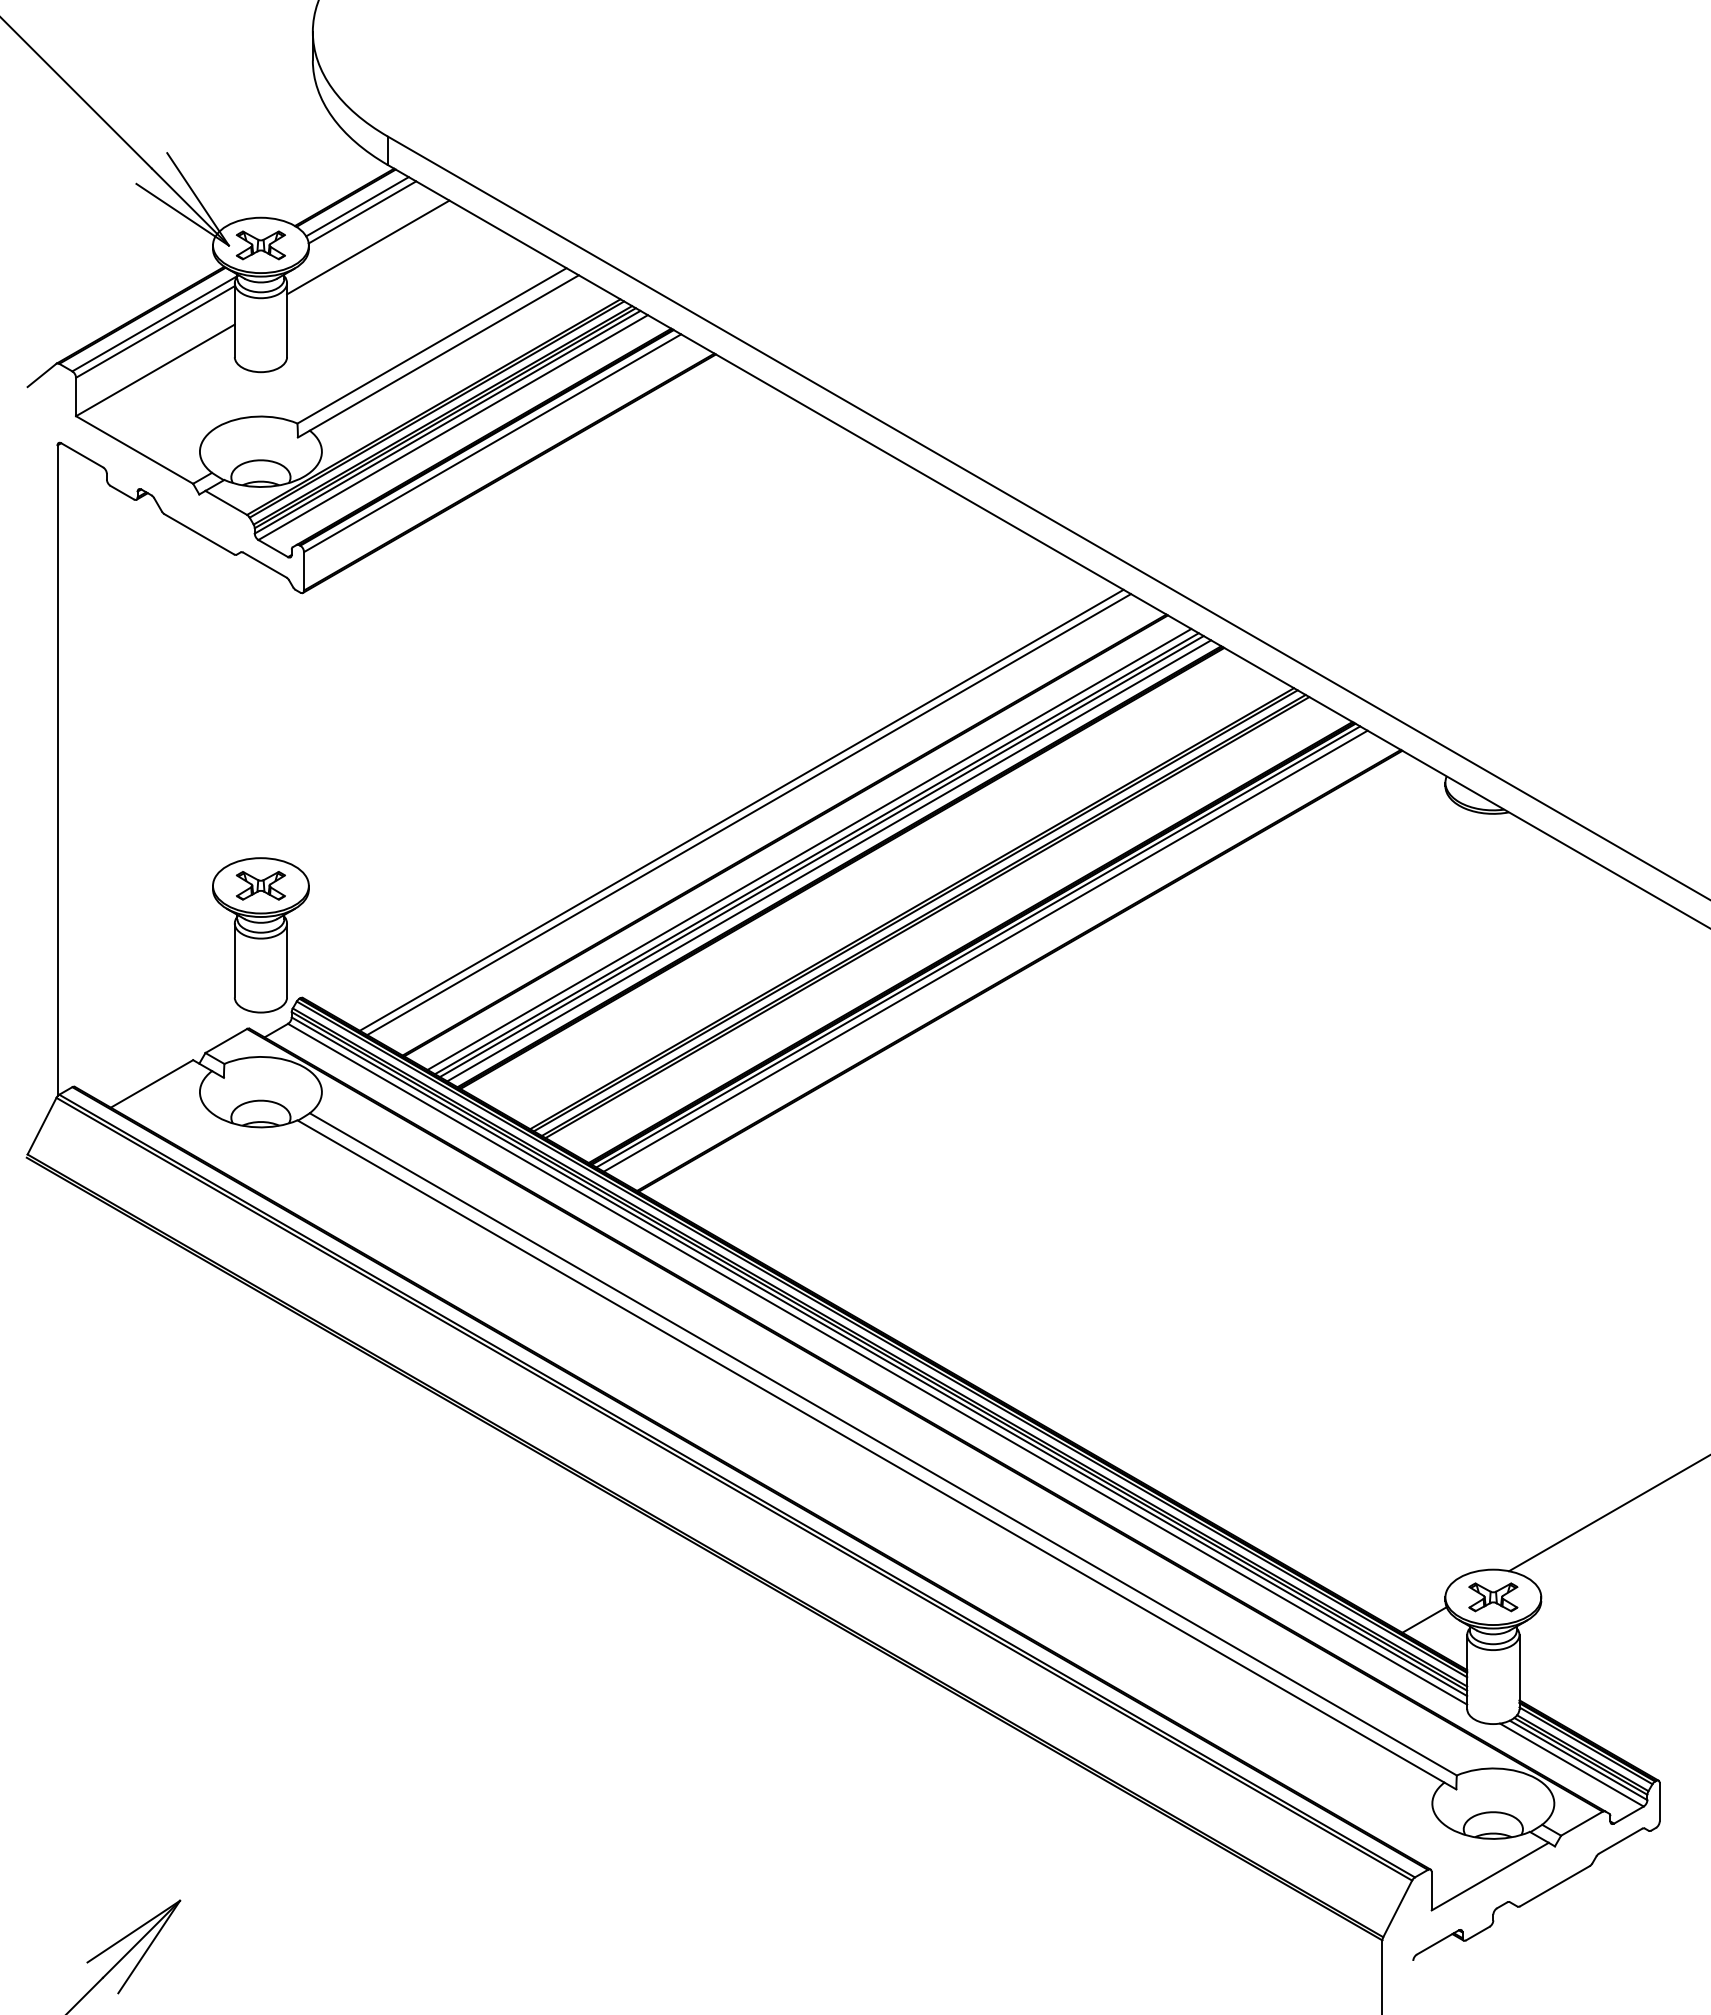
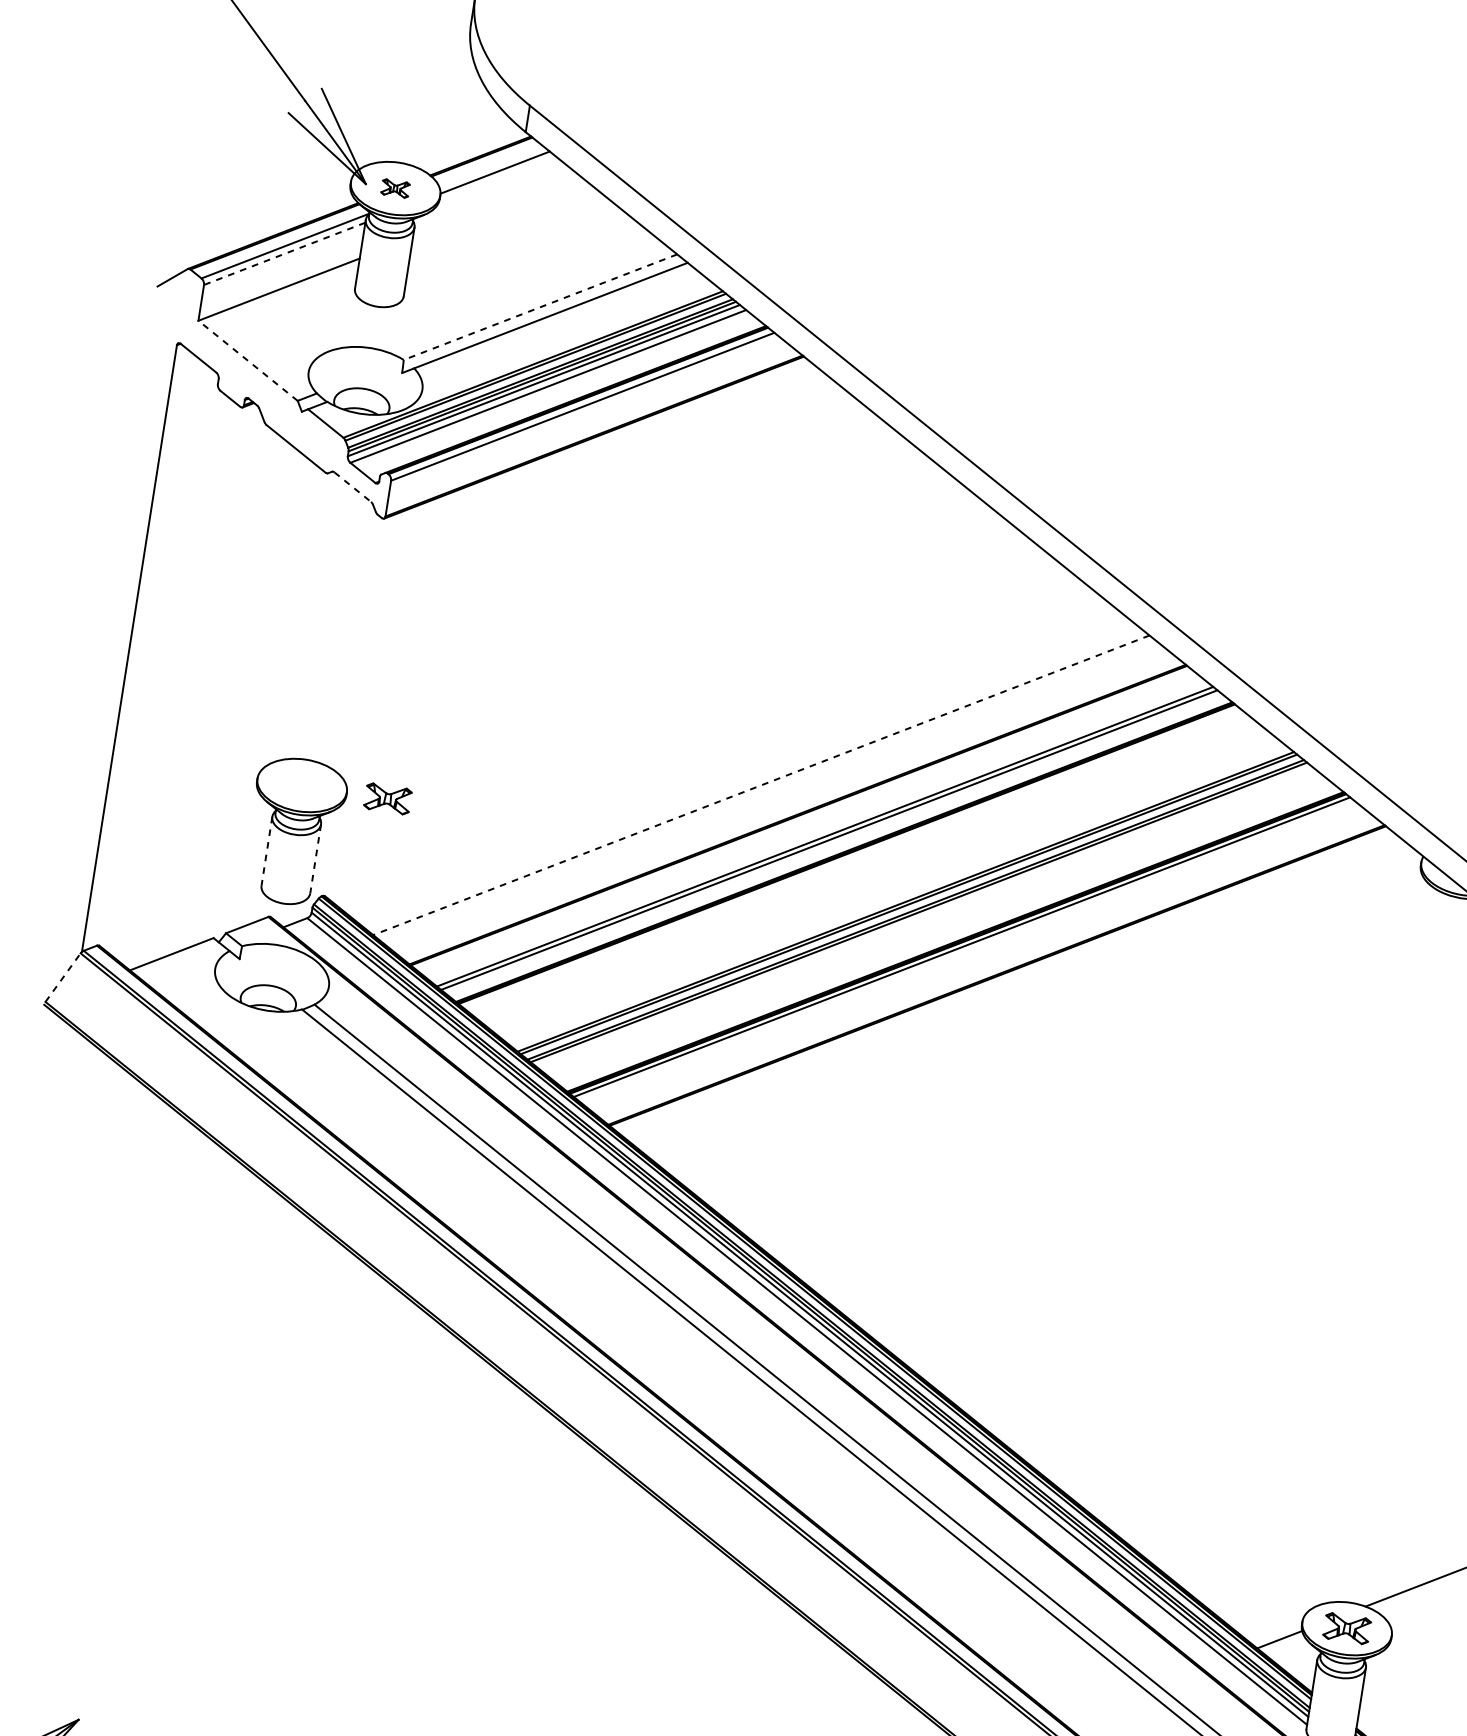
line: (357, 206) -> (491, 166), removed
part: (260, 245) -> (395, 188), size x0.6
line: (368, 247) -> (495, 206), removed
line: (155, 331) -> (284, 253), solid -> dashed
line: (431, 346) -> (539, 307), solid -> dashed
line: (134, 450) -> (247, 361), solid -> dashed
line: (264, 565) -> (352, 487), solid -> dashed
line: (741, 810) -> (761, 785), solid -> dashed
line: (749, 814) -> (768, 790), removed
line: (809, 848) -> (818, 830), removed
line: (829, 860) -> (835, 844), removed
part: (260, 885) -> (387, 798), moved
line: (985, 950) -> (968, 951), removed
line: (234, 960) -> (266, 851), solid -> dashed
line: (287, 960) -> (316, 858), solid -> dashed
line: (42, 1126) -> (63, 977), solid -> dashed

